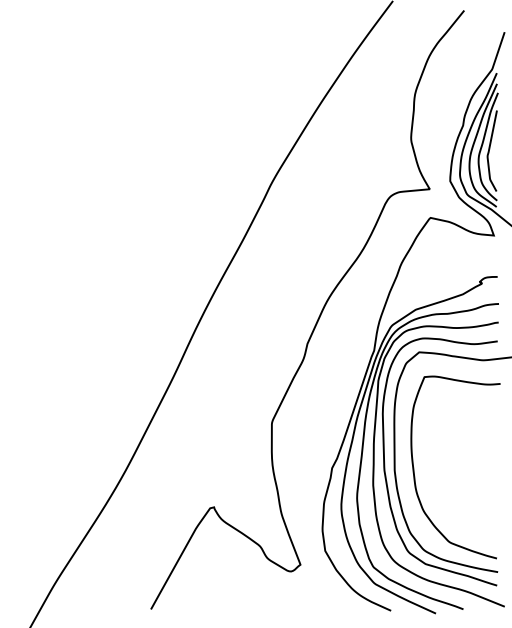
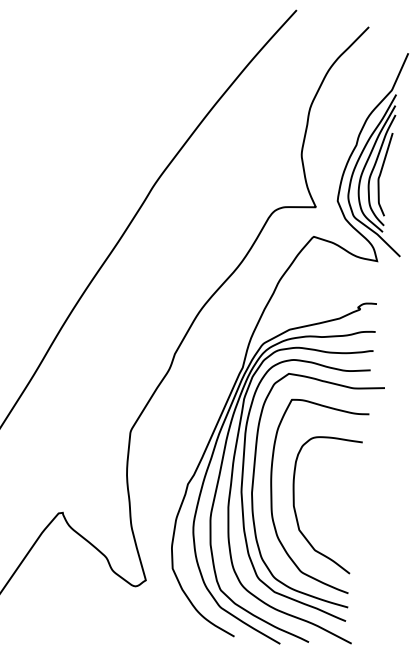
curve: (438, 482) -> (295, 509), added

